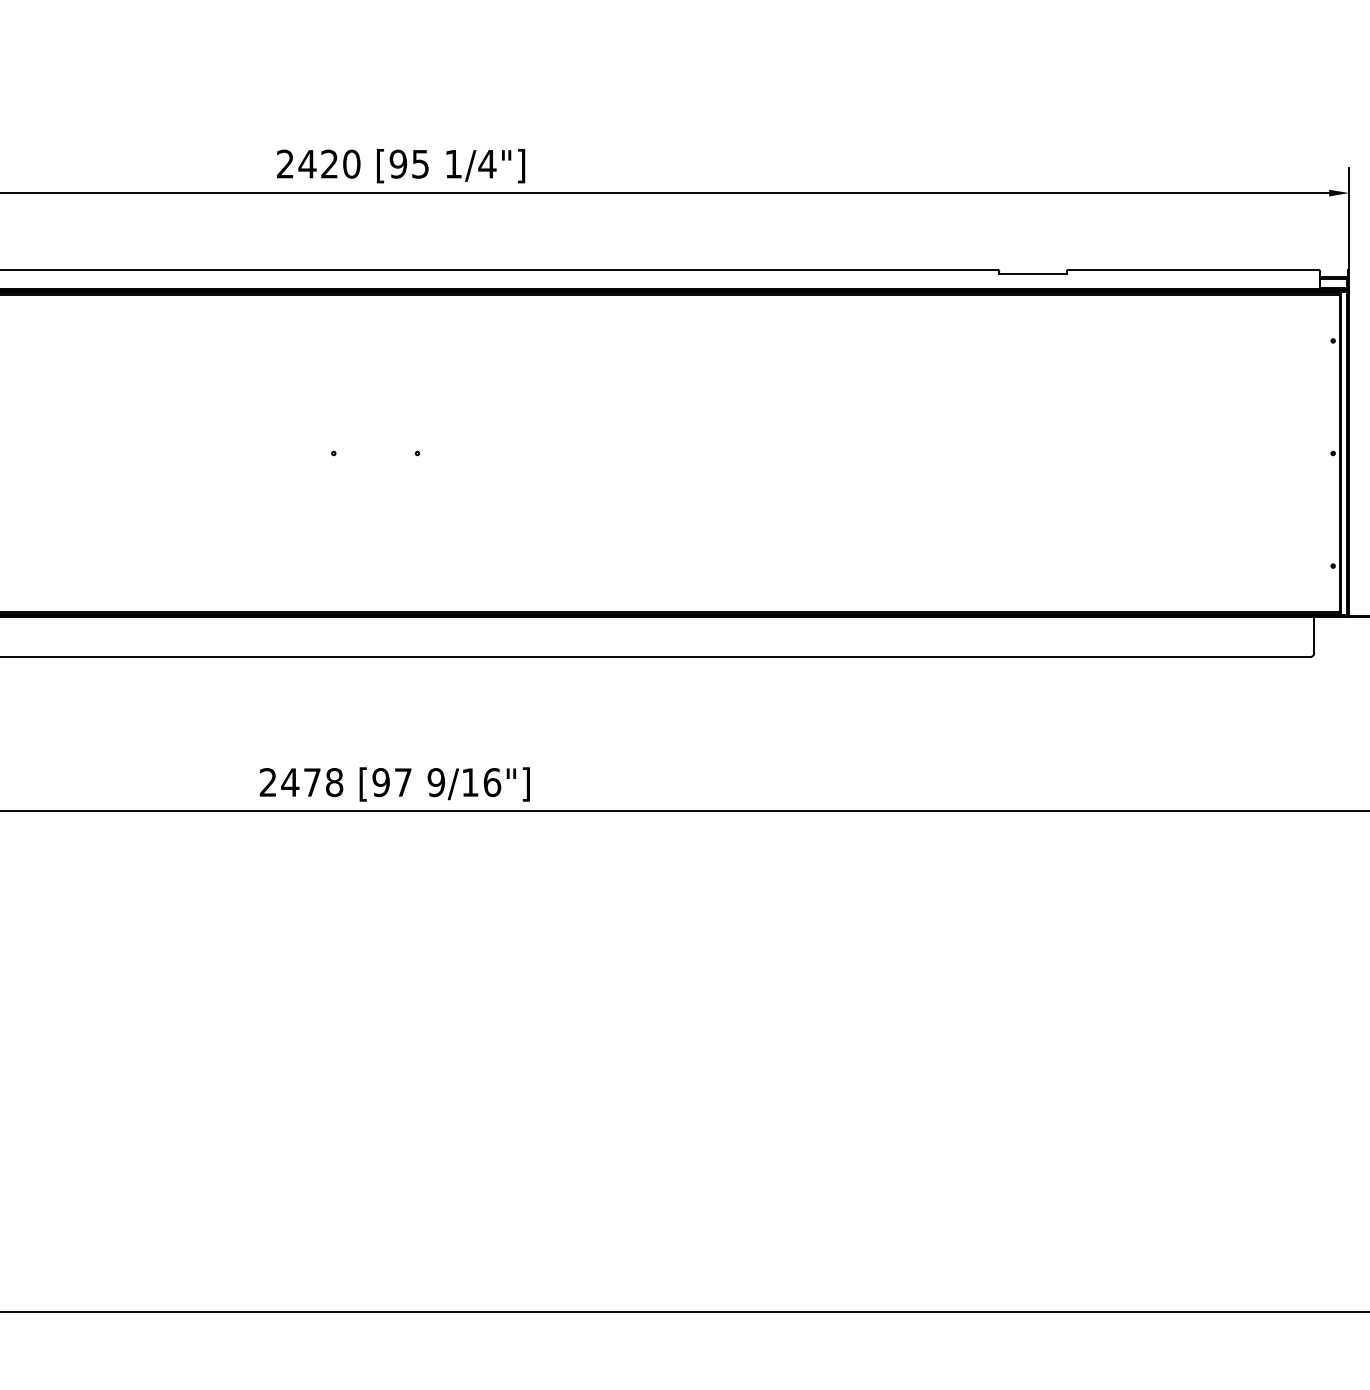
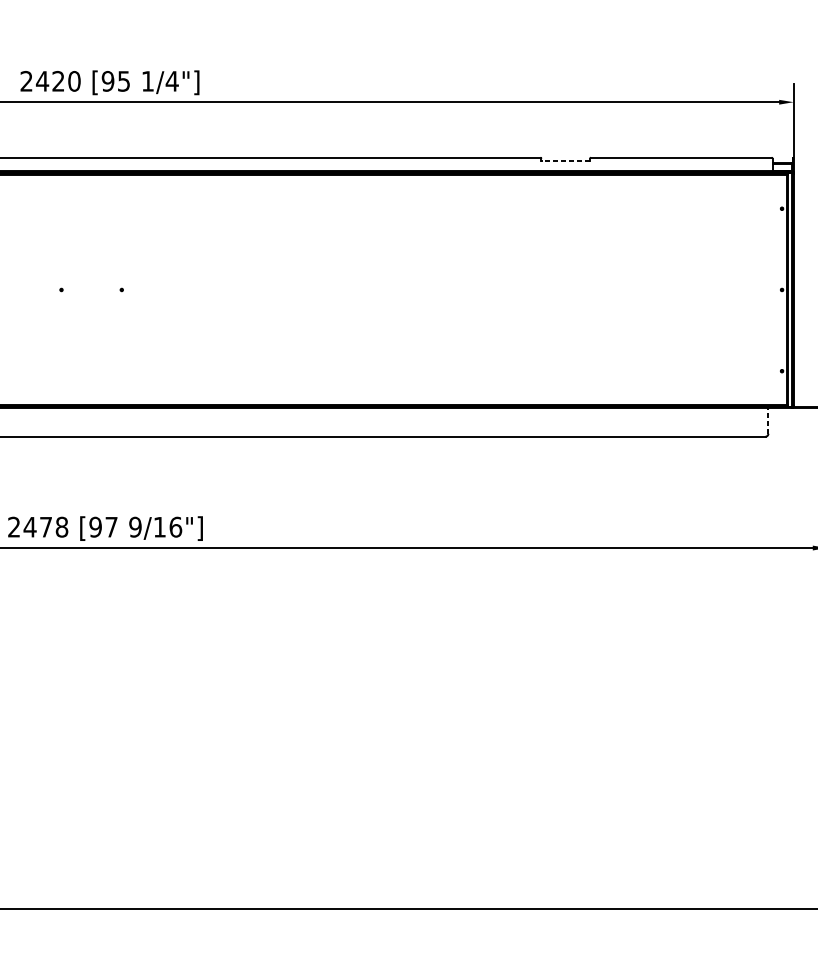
line: (1033, 274) -> (565, 160), solid -> dashed
line: (1314, 634) -> (768, 420), solid -> dashed

